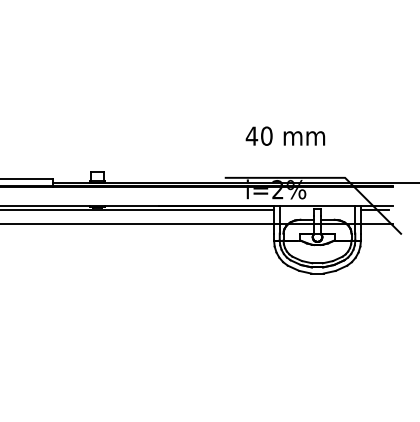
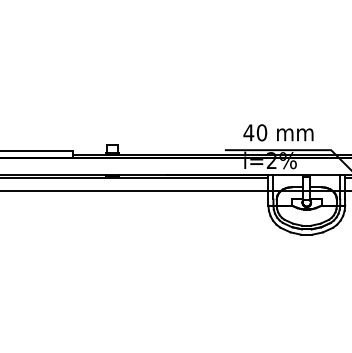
text: (285, 135) -> (278, 132), moved

